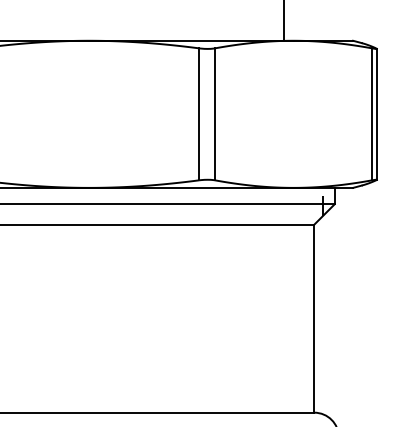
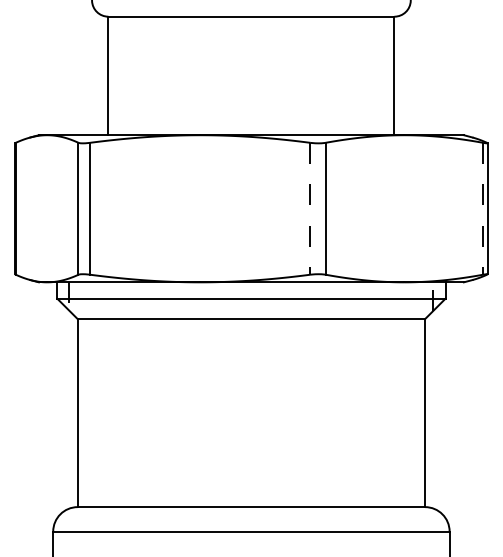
line: (199, 114) -> (310, 208), solid -> dashed
line: (372, 114) -> (483, 208), solid -> dashed

